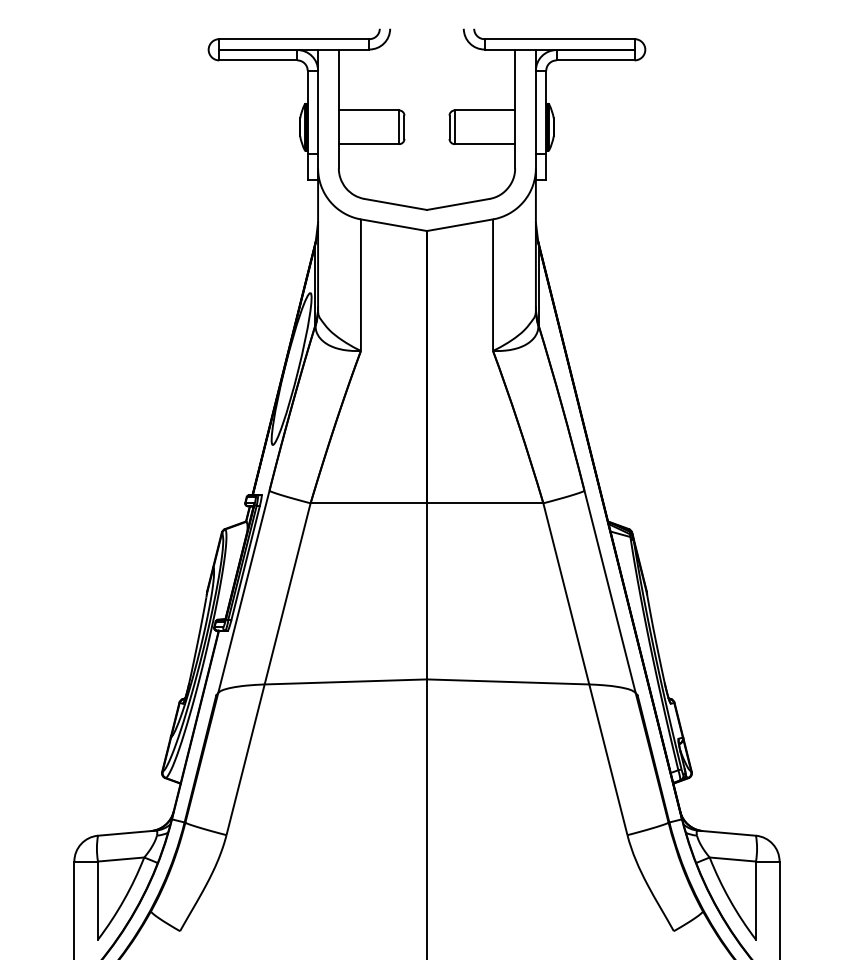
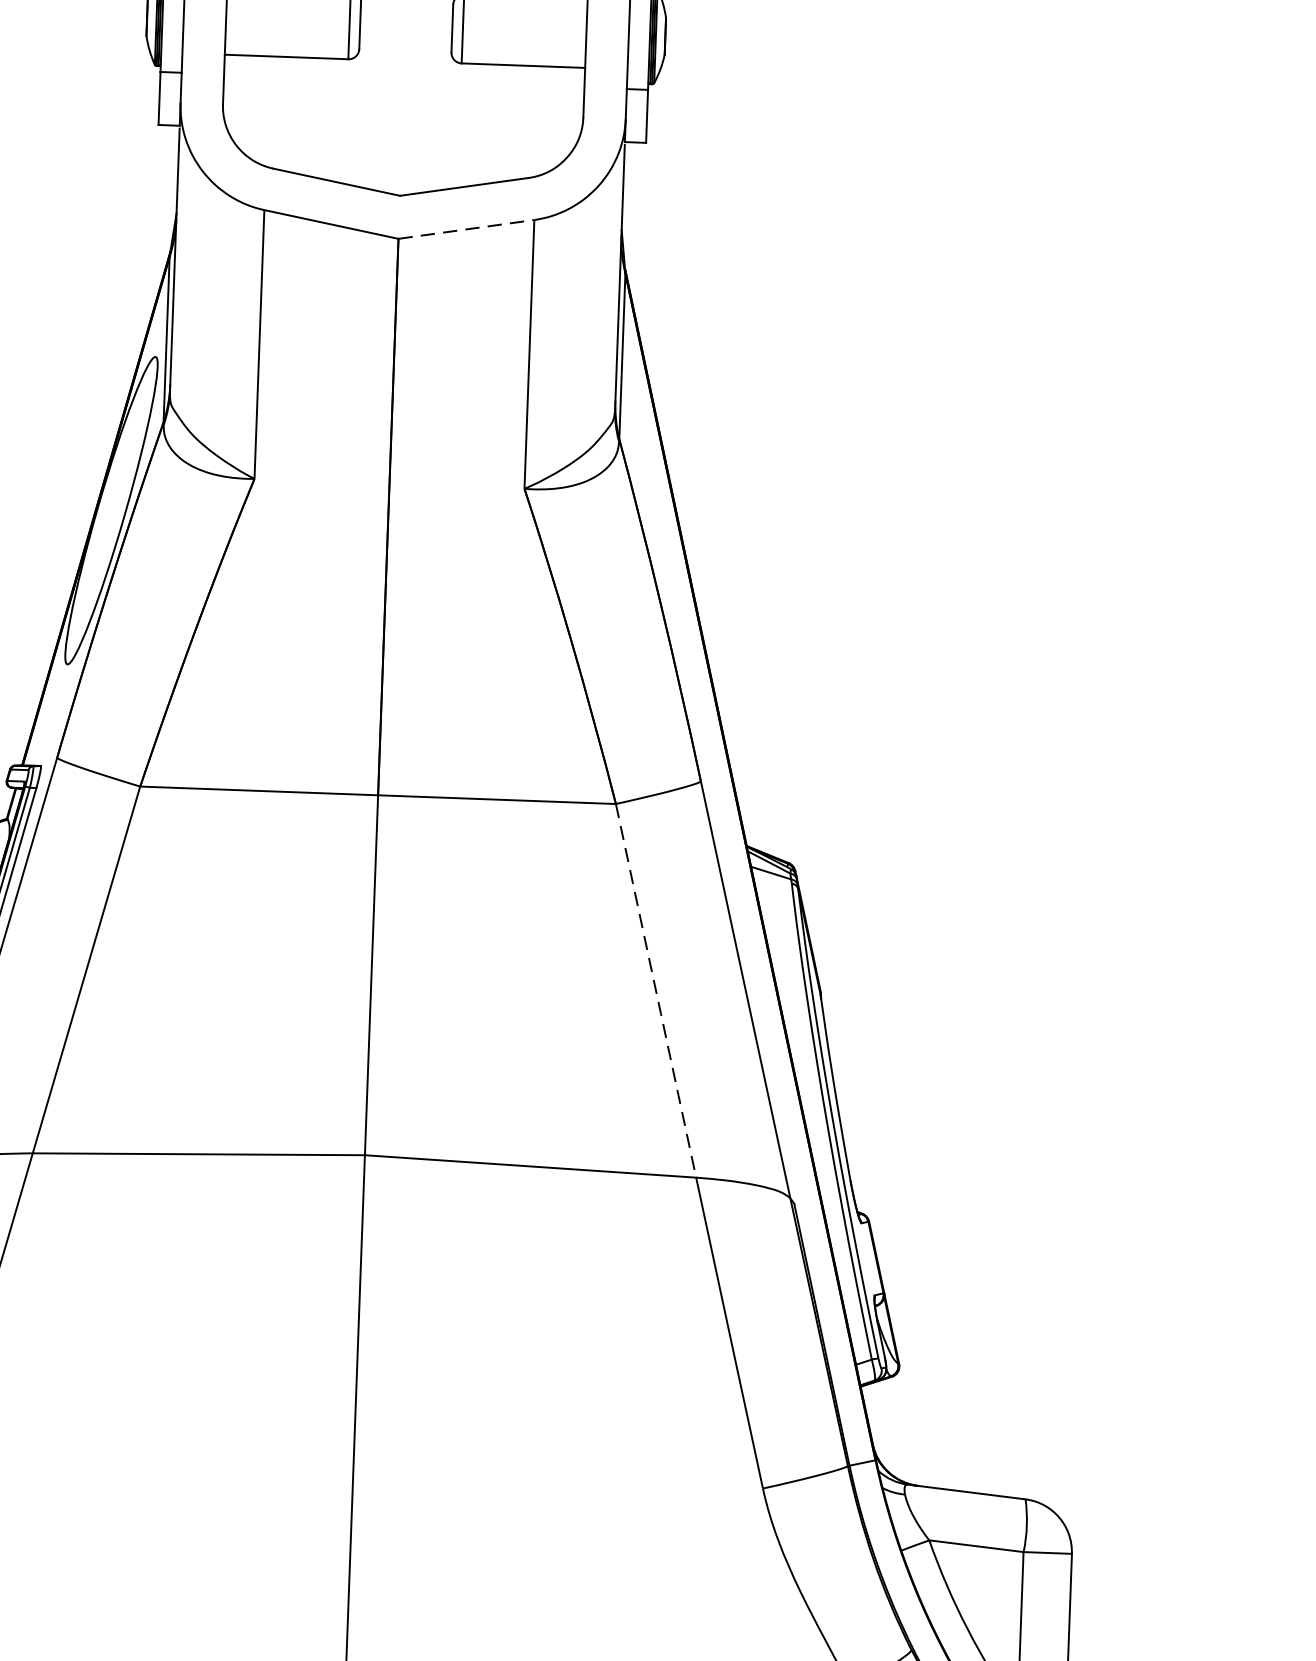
line: (460, 225) -> (467, 230), solid -> dashed
line: (566, 595) -> (656, 994), solid -> dashed

